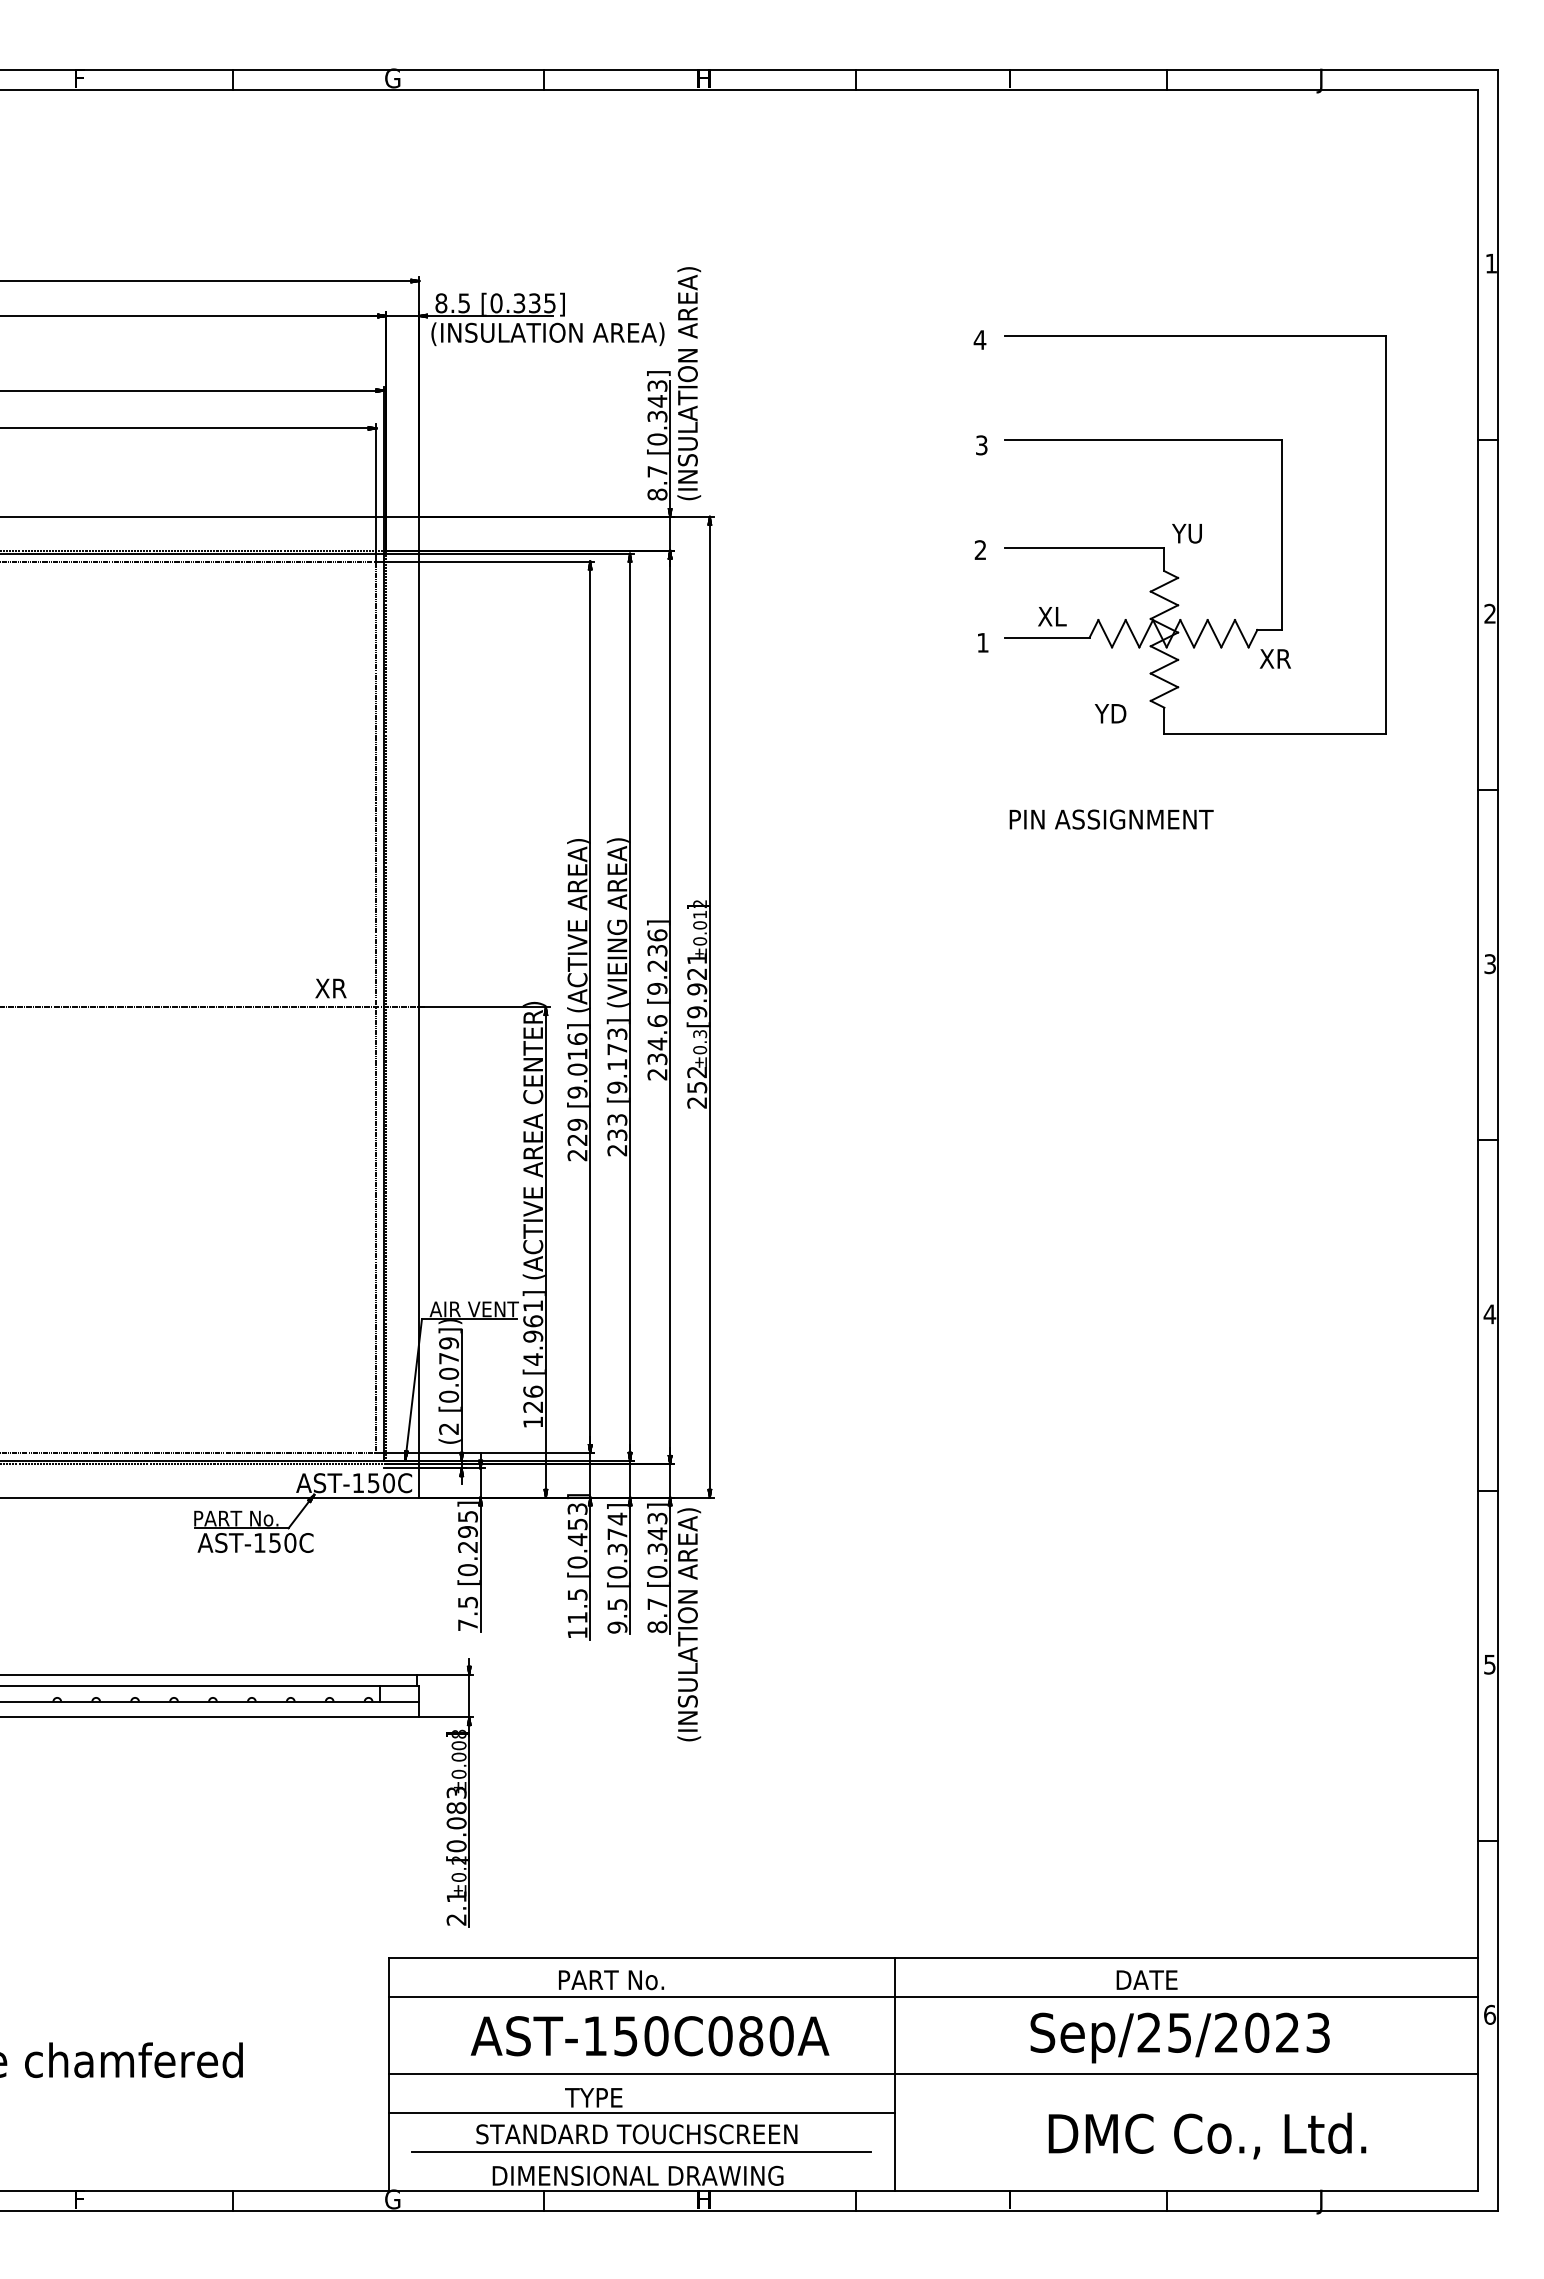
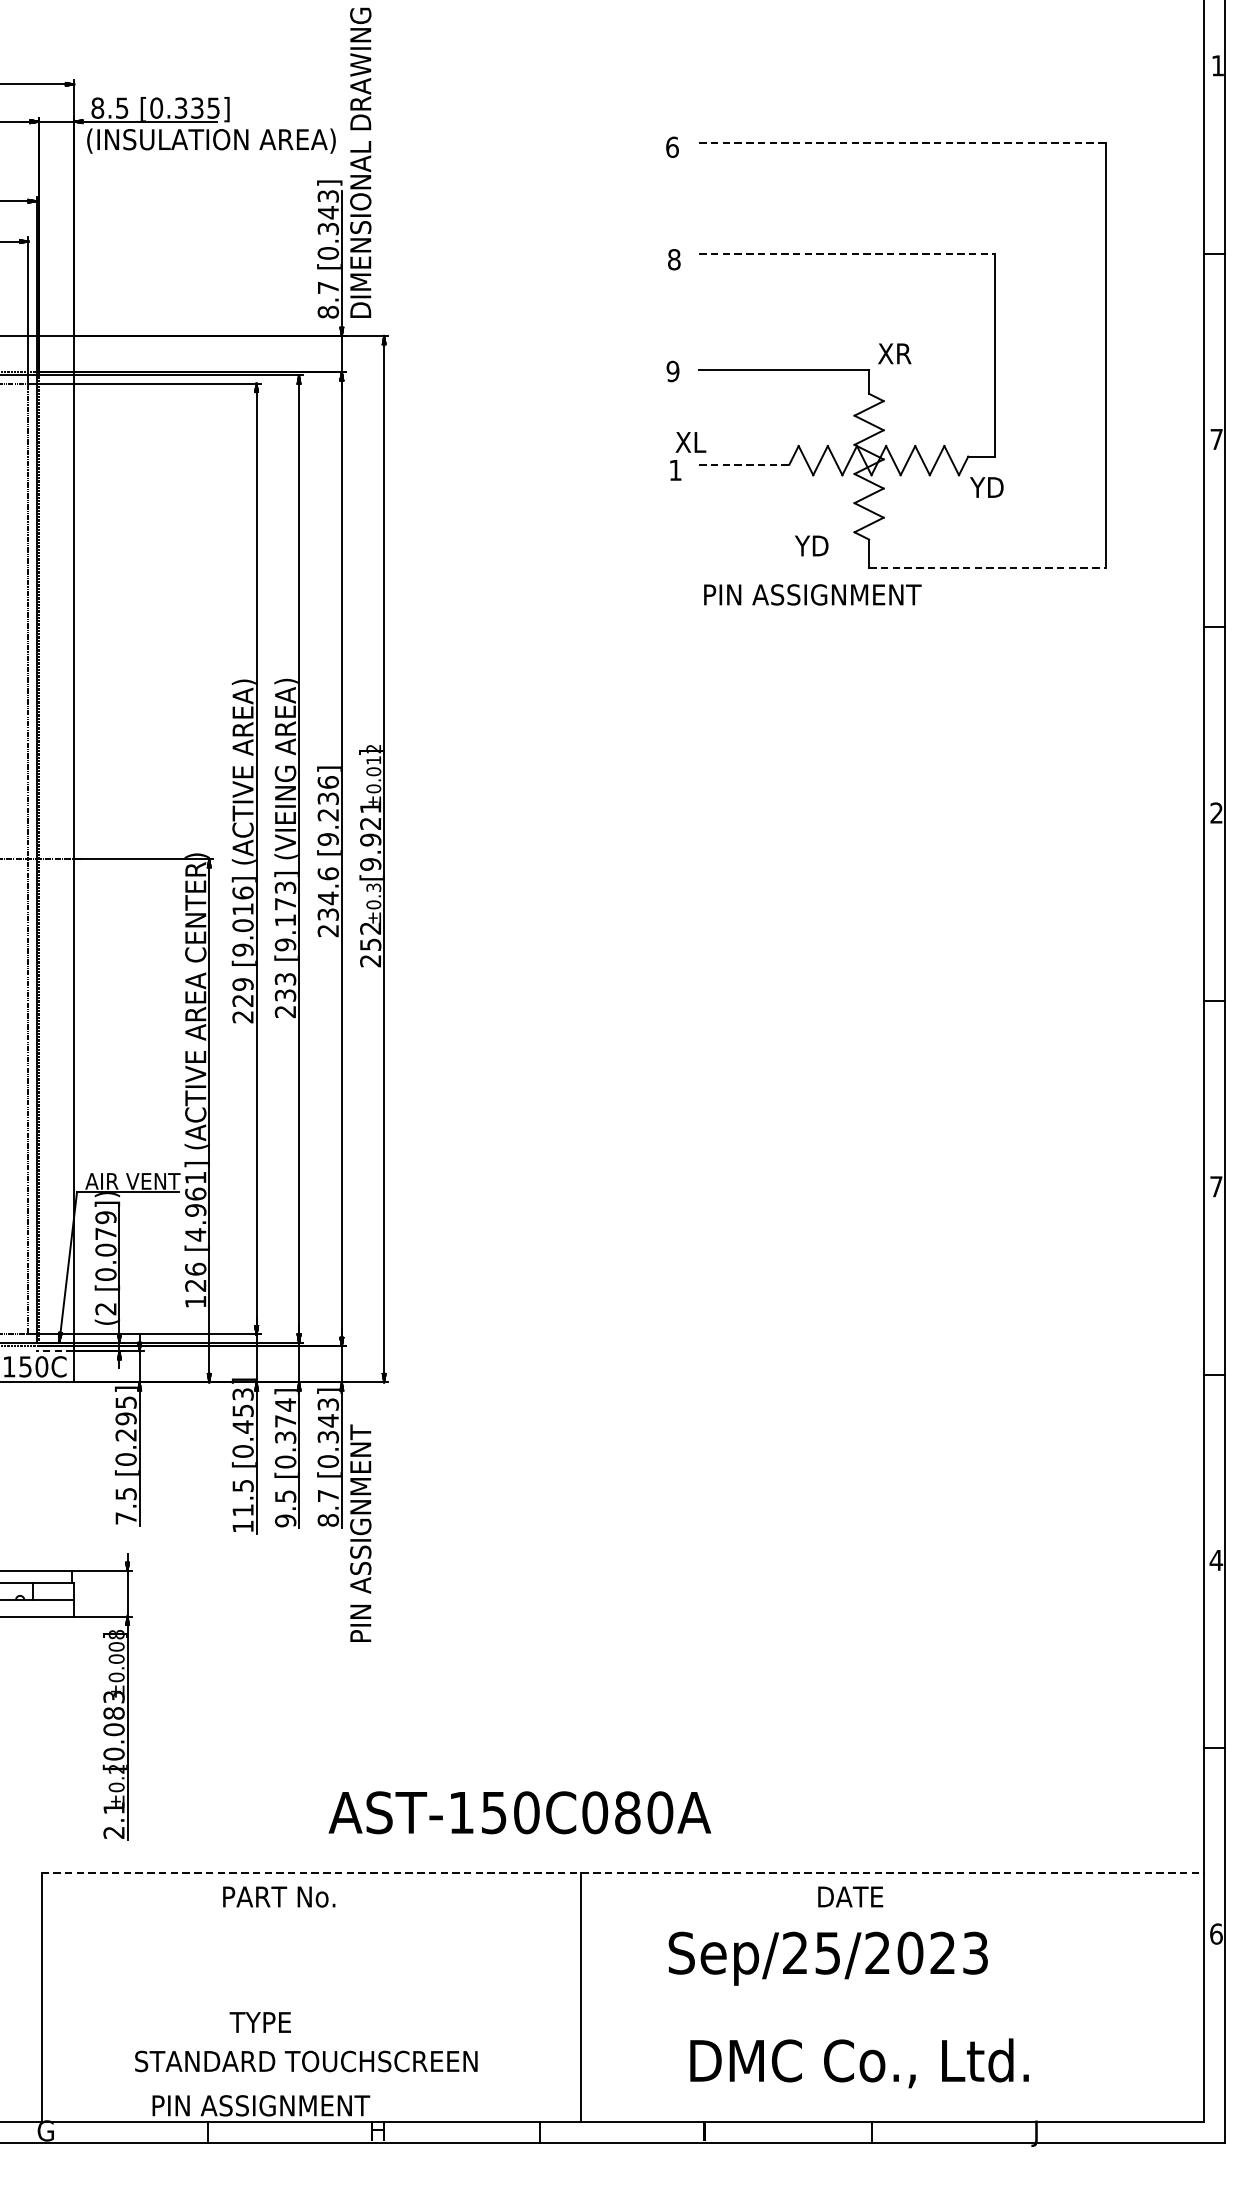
line: (1195, 335) -> (902, 142), solid -> dashed
text: (979, 340) -> (671, 147), 4 -> 6
text: (689, 354) -> (362, 162), (INSULATION AREA) -> DIMENSIONAL DRAWING
line: (1144, 440) -> (847, 254), solid -> dashed
text: (981, 445) -> (673, 259), 3 -> 8
text: (1187, 533) -> (893, 353), YU -> XR
text: (980, 550) -> (672, 371), 2 -> 9
text: (1489, 613) -> (1215, 439), 2 -> 7
text: (1052, 616) -> (691, 442), moved
line: (1047, 637) -> (744, 464), solid -> dashed
text: (1274, 658) -> (986, 487), XR -> YD
line: (1275, 734) -> (987, 568), solid -> dashed
text: (1111, 819) -> (812, 594), moved
text: (1489, 964) -> (1215, 813), 3 -> 2
text: (1489, 1314) -> (1215, 1186), 4 -> 7
line: (401, 1468) -> (55, 1351), solid -> dashed
text: (689, 1624) -> (362, 1517), (INSULATION AREA) -> PIN ASSIGNMENT
text: (1489, 1664) -> (1215, 1560), 5 -> 4
line: (933, 1957) -> (622, 1872), solid -> dashed
line: (933, 1996) -> (622, 1914), removed
text: (649, 2036) -> (519, 1813), moved
text: (1179, 2037) -> (827, 1958), moved
line: (933, 2074) -> (622, 1997), removed
line: (641, 2113) -> (311, 2039), removed
text: (1207, 2135) -> (859, 2062), moved
line: (641, 2152) -> (311, 2080), removed
text: (639, 2175) -> (309, 2105), DIMENSIONAL DRAWING -> PIN ASSIGNMENT

